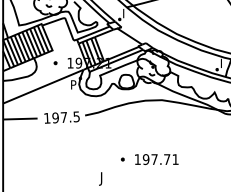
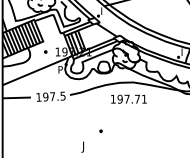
text: (156, 158) -> (128, 98), moved

